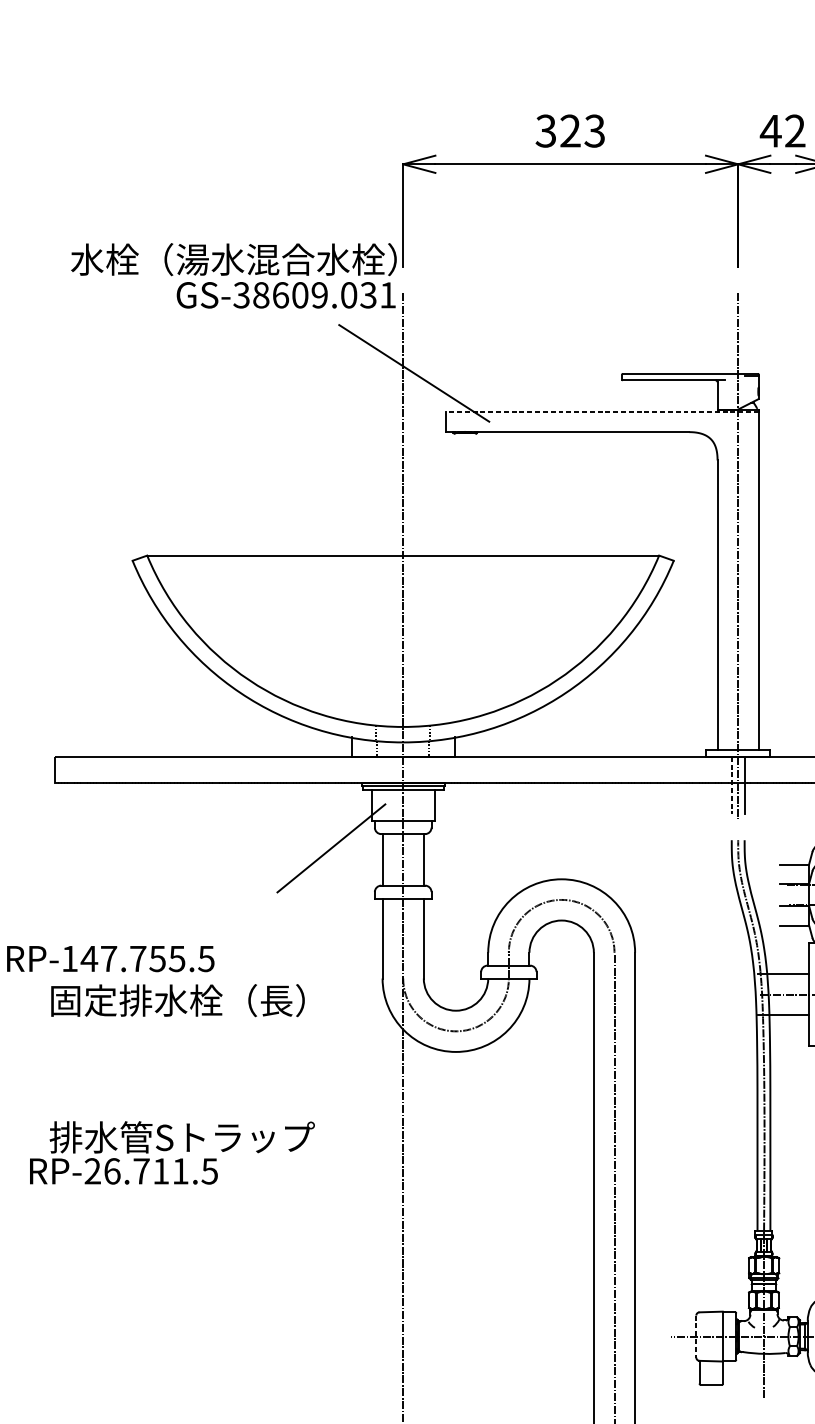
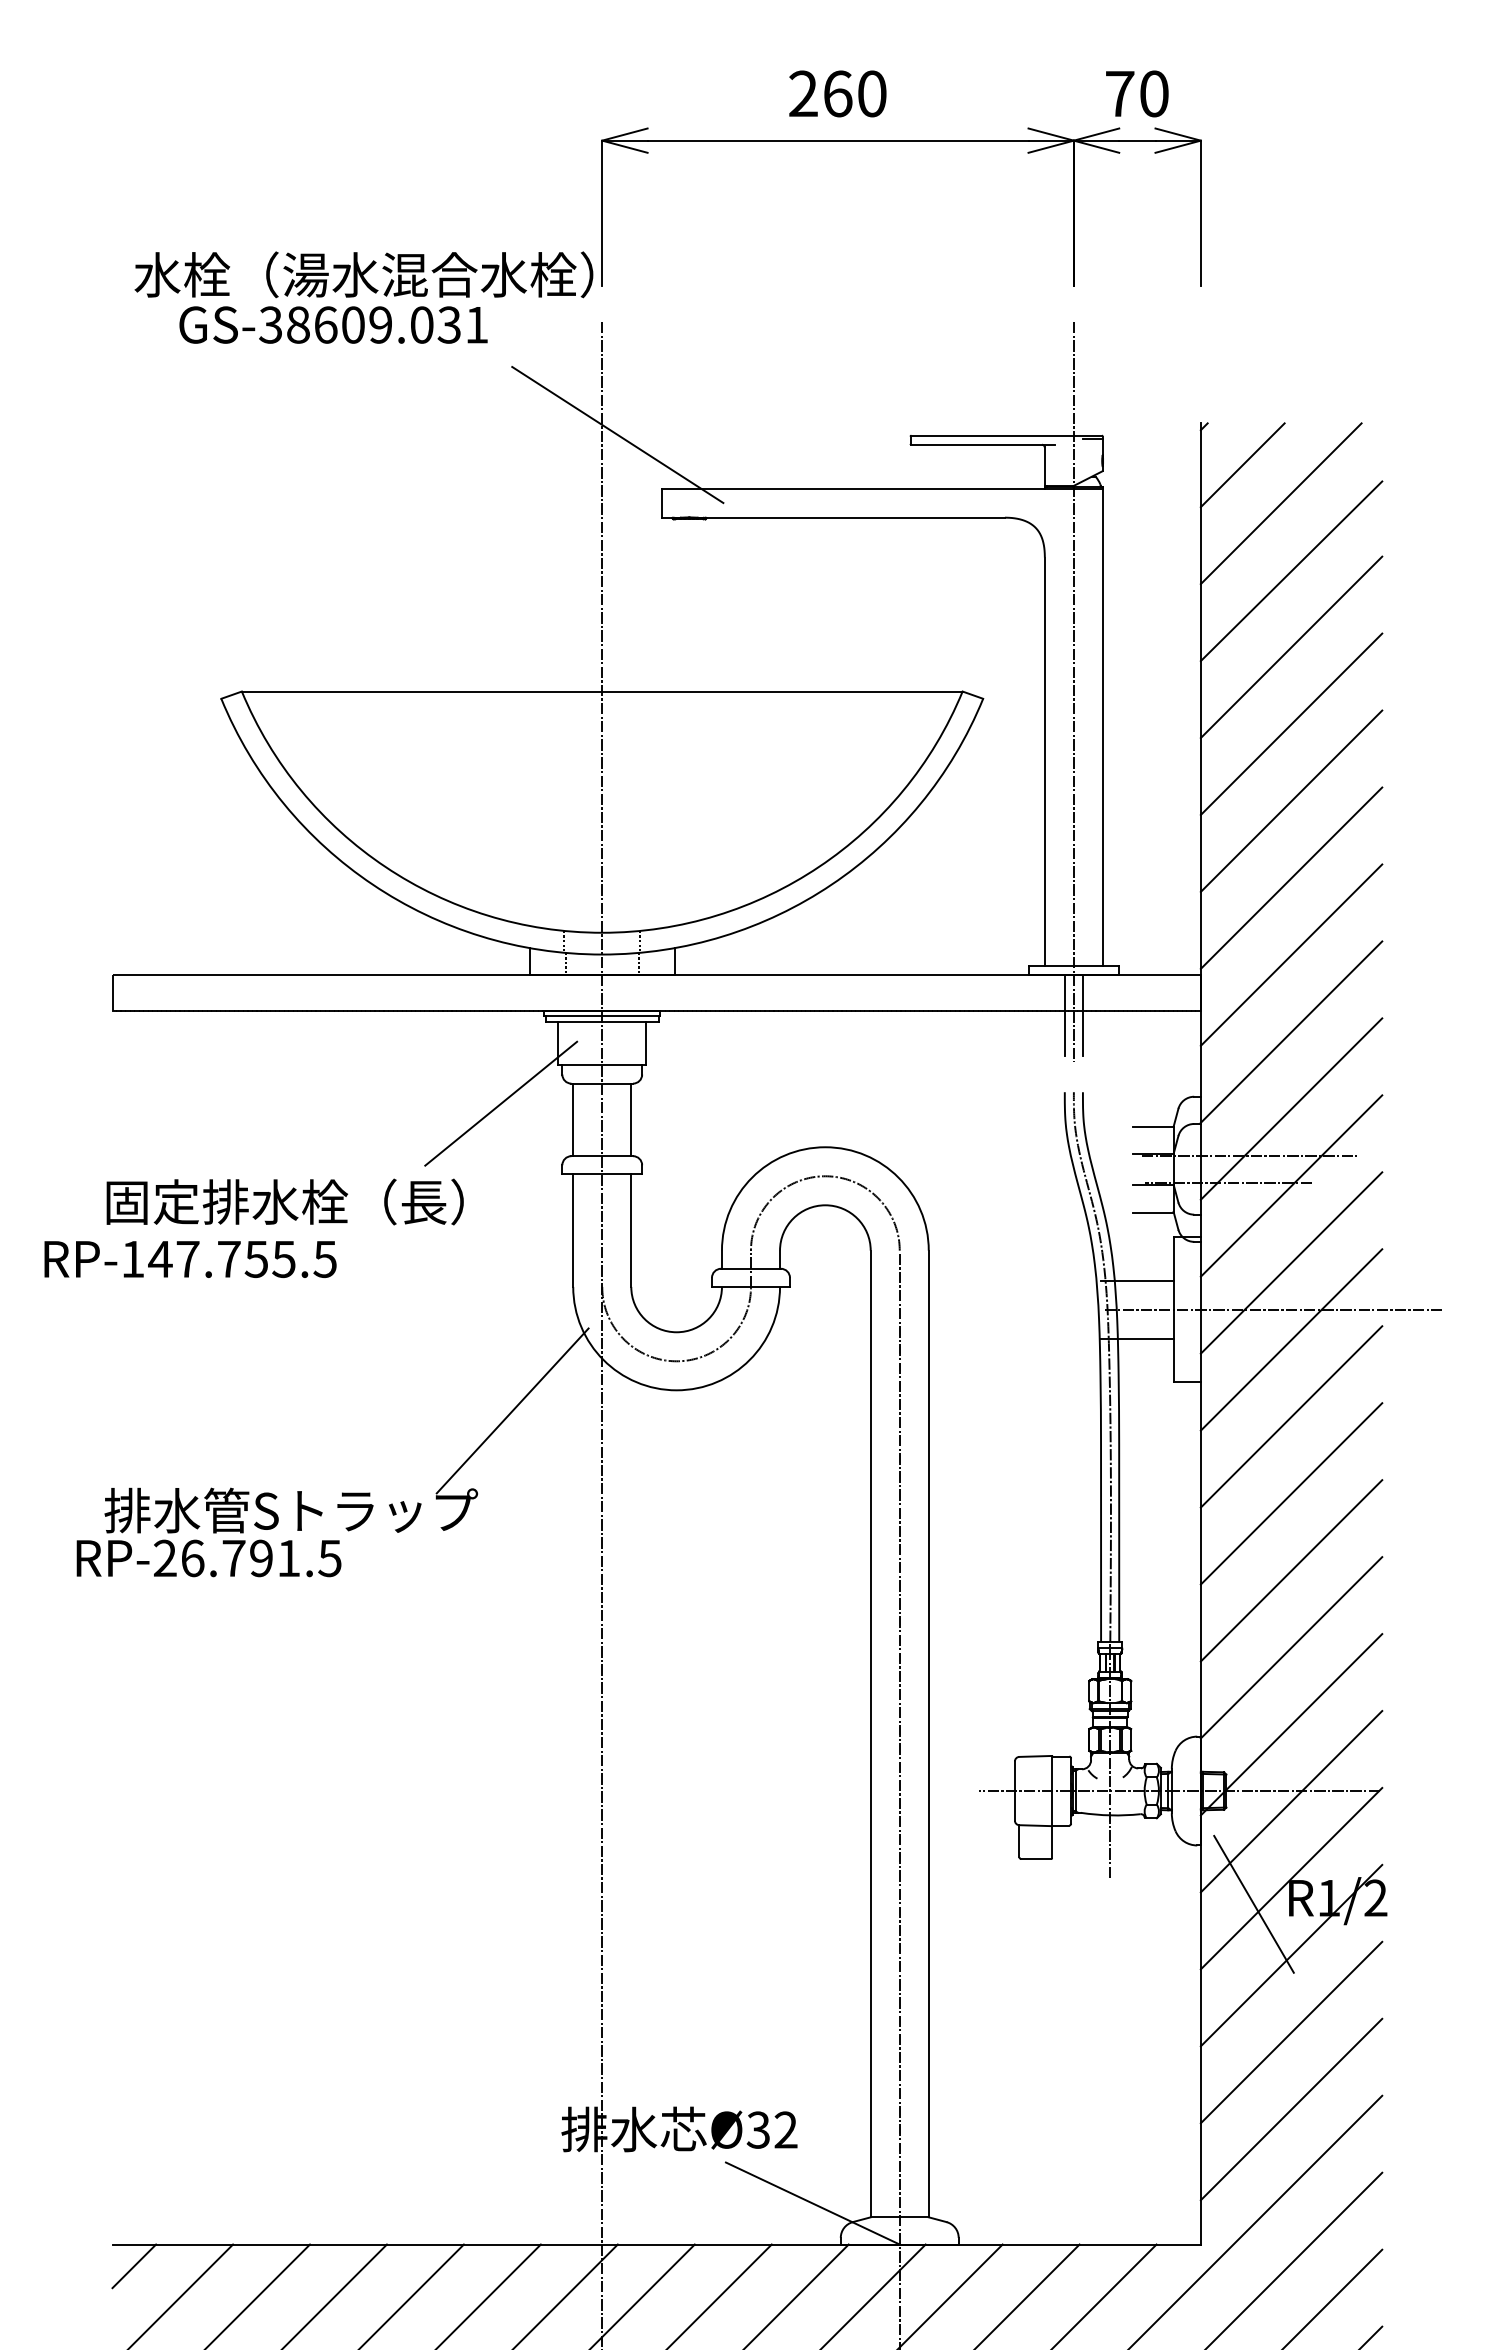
text: (570, 130) -> (837, 93), 323 -> 260
text: (782, 130) -> (1136, 93), 42 -> 70
text: (286, 294) -> (333, 324), moved
line: (602, 411) -> (882, 488), dashed -> solid
line: (731, 785) -> (1064, 1015), dashed -> solid
text: (177, 1000) -> (284, 1201), moved
line: (339, 1066) -> (512, 1410), added
text: (161, 1171) -> (261, 1558), RP-26.711.5 -> RP-26.791.5
line: (696, 1336) -> (1014, 1791), dashed -> solid

